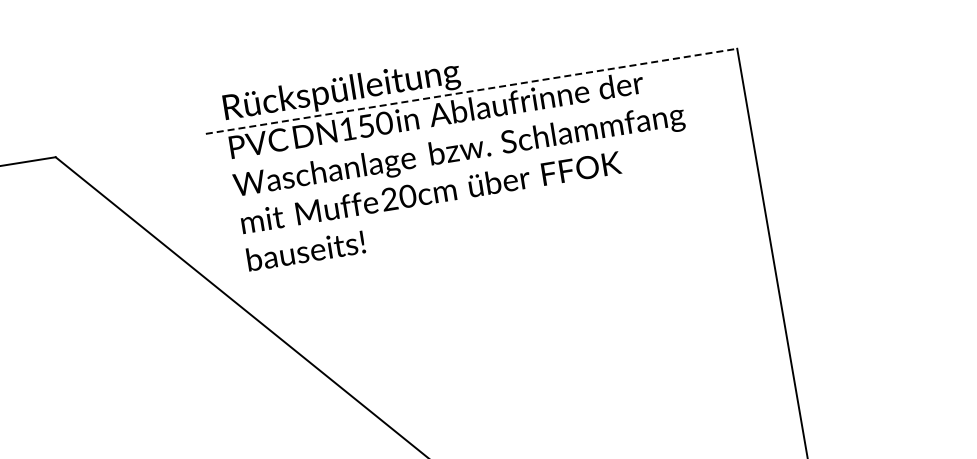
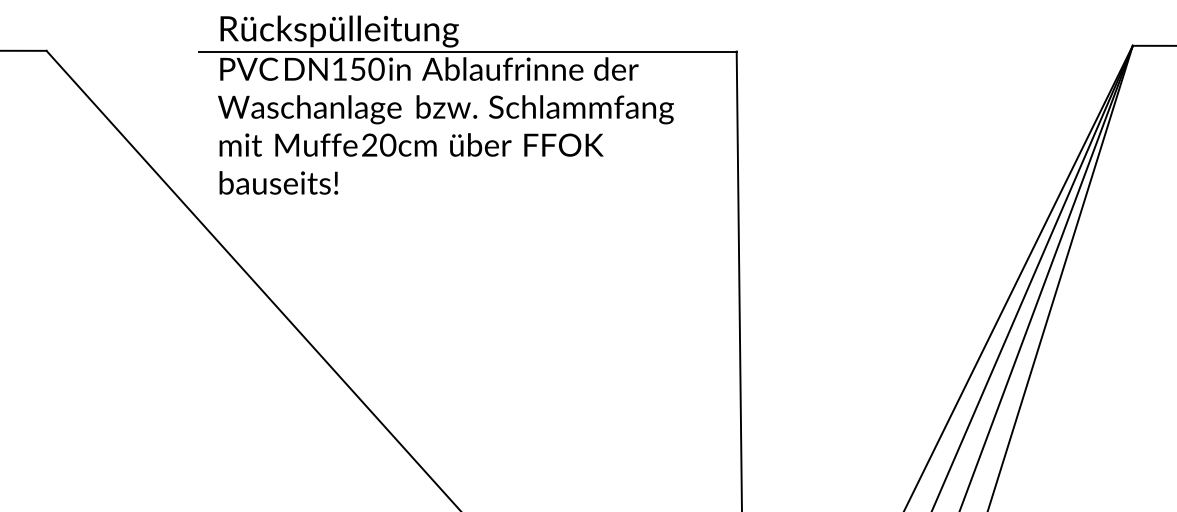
line: (472, 91) -> (468, 51), dashed -> solid

